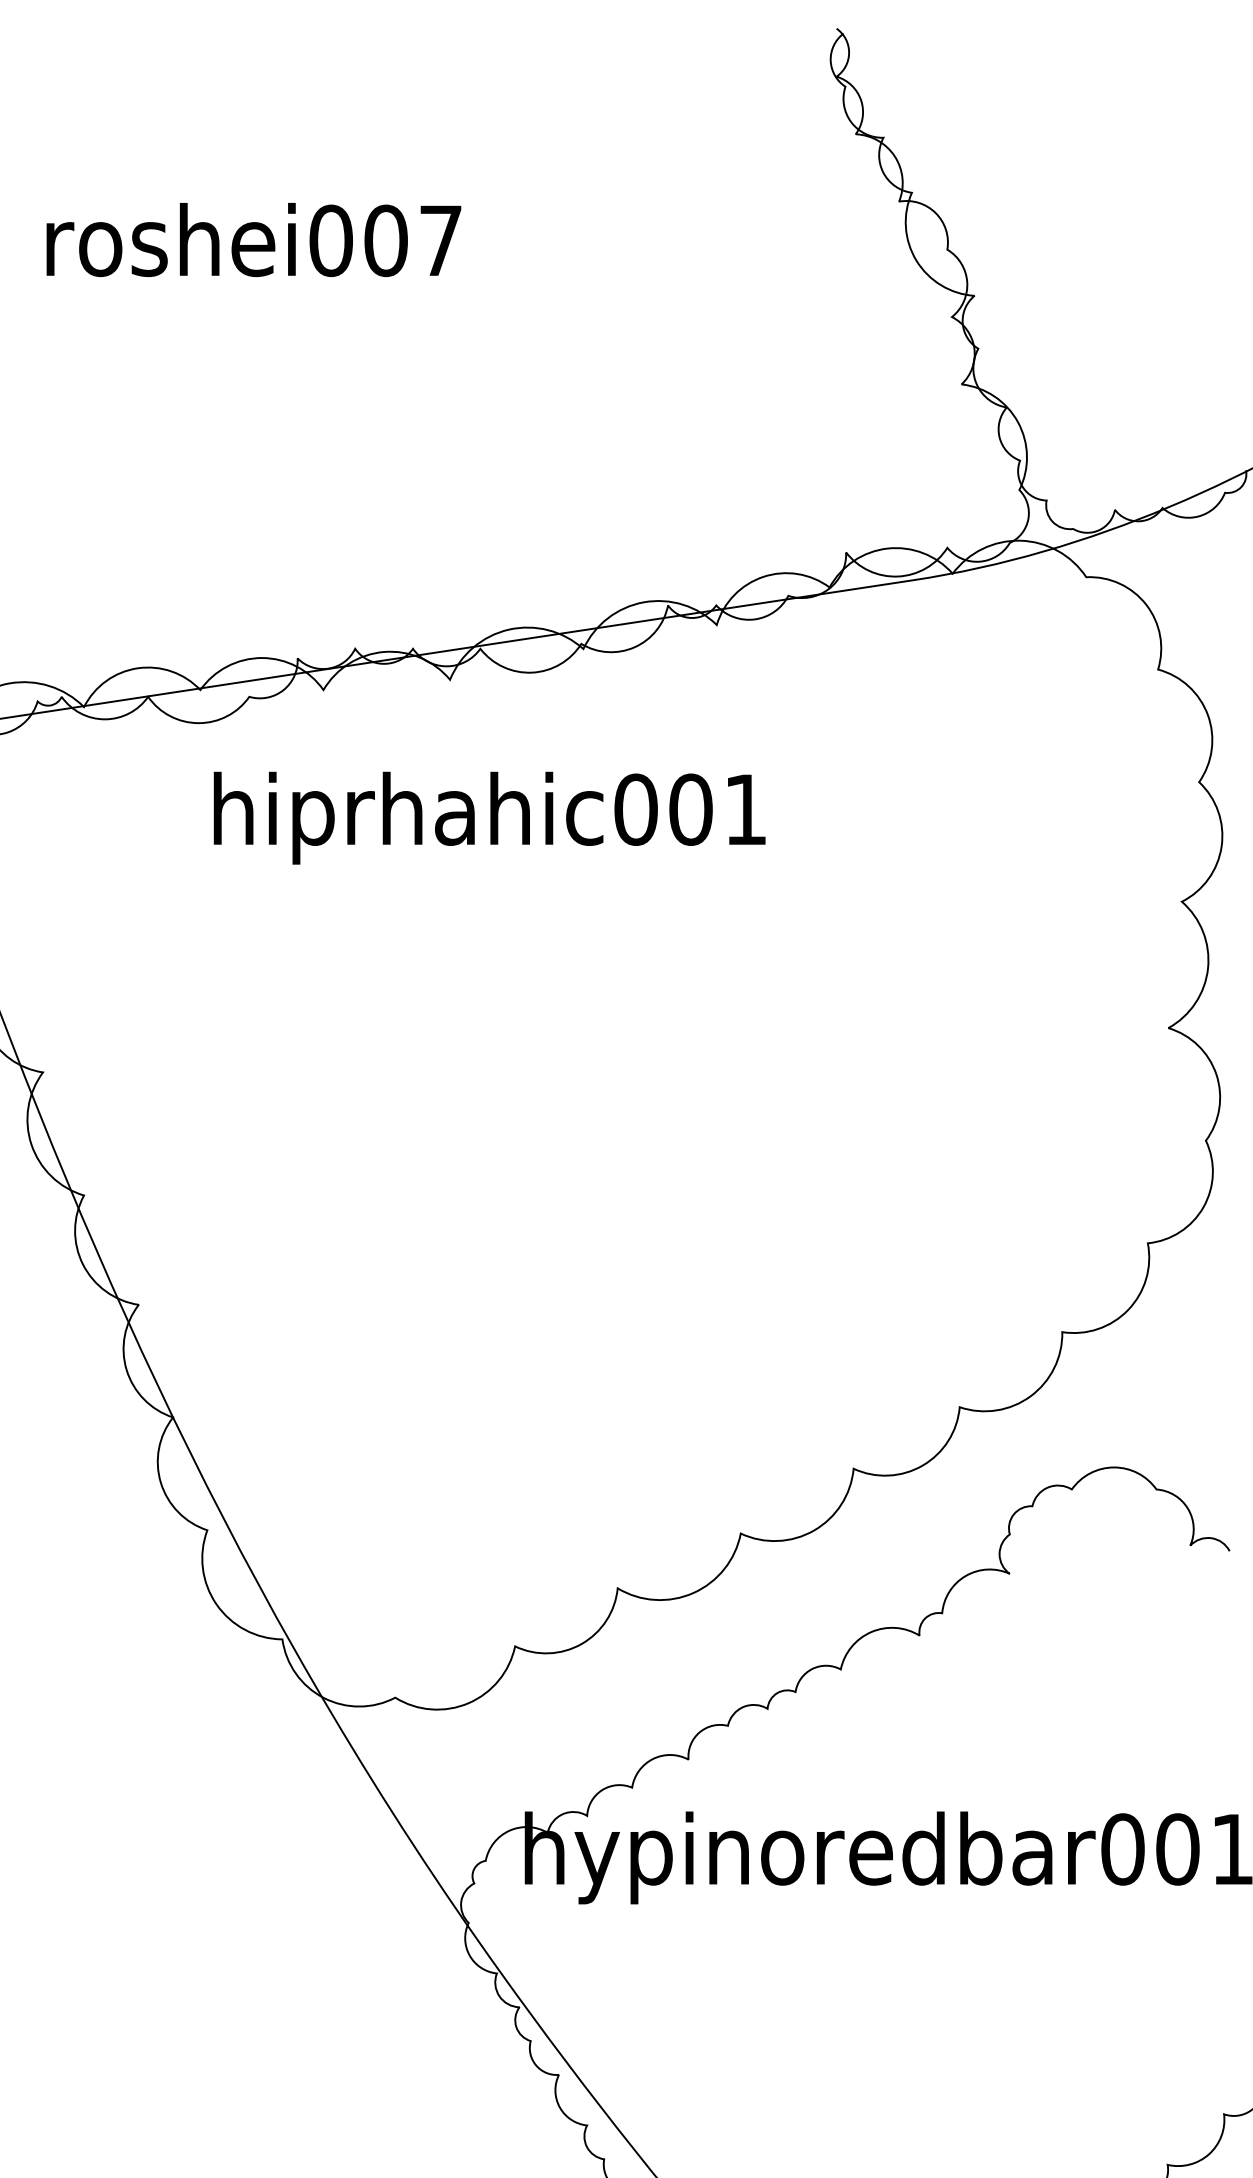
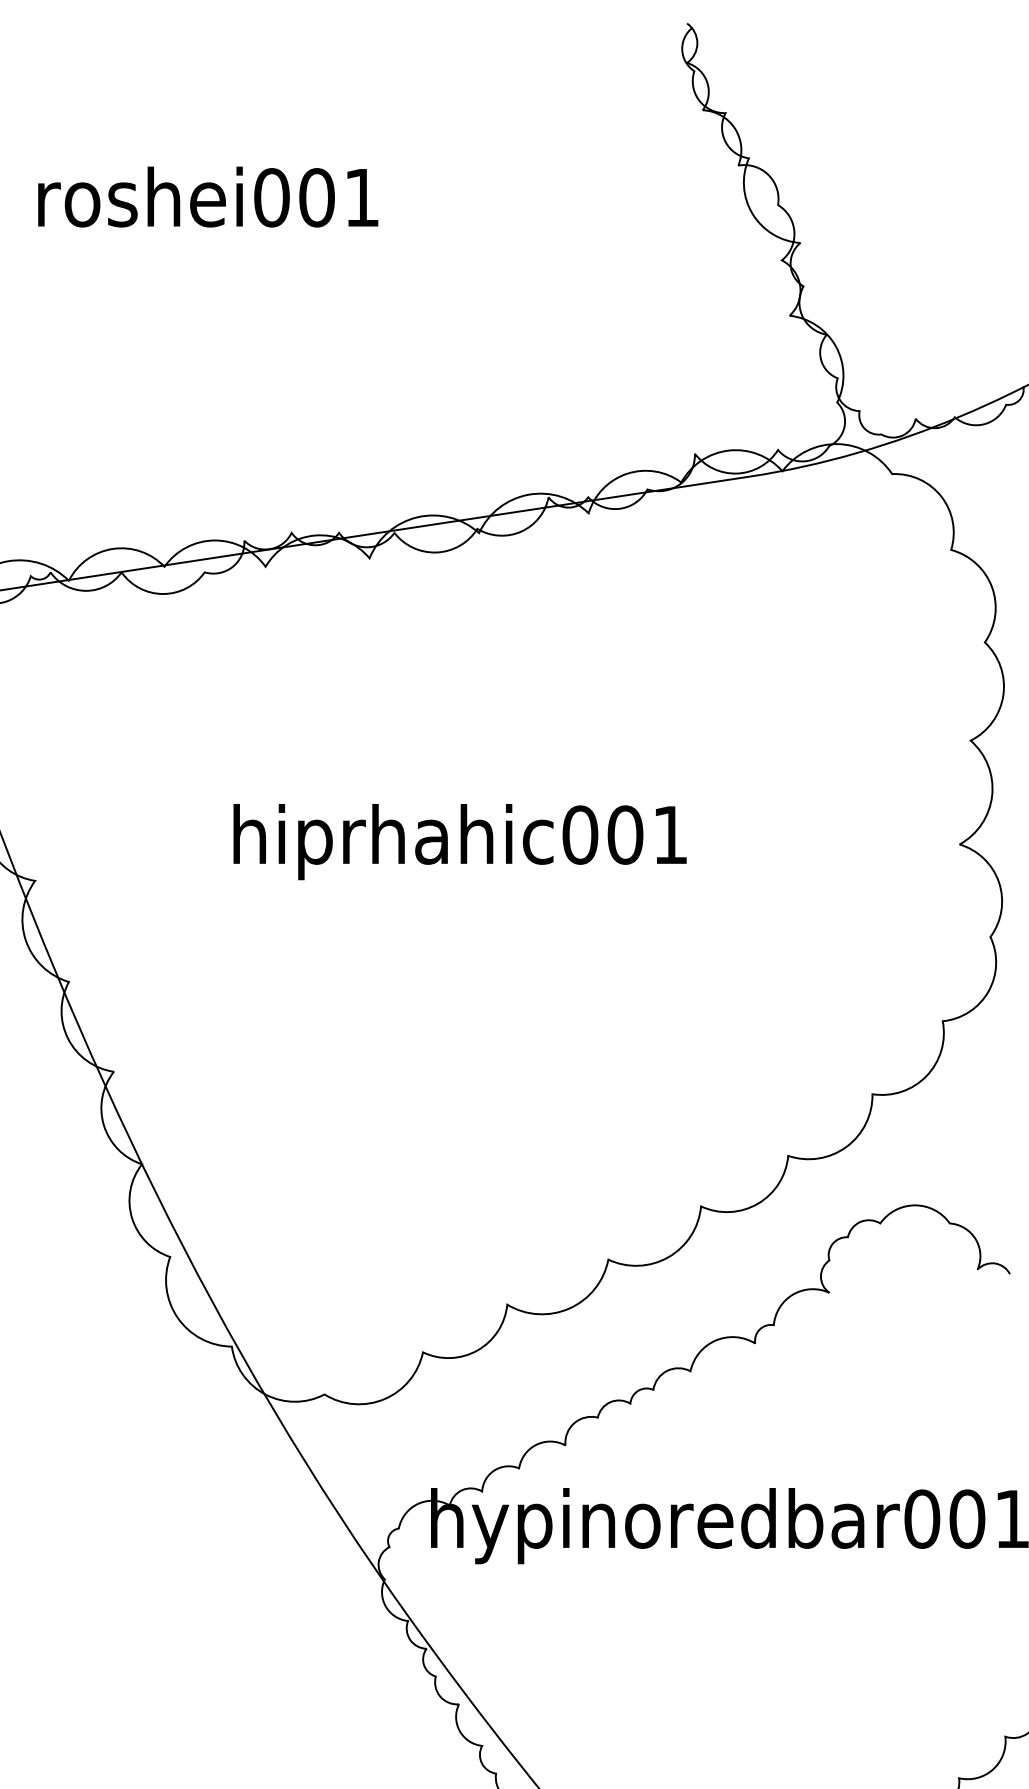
text: (440, 240) -> (361, 197), roshei007 -> roshei001
text: (488, 818) -> (459, 842), moved

